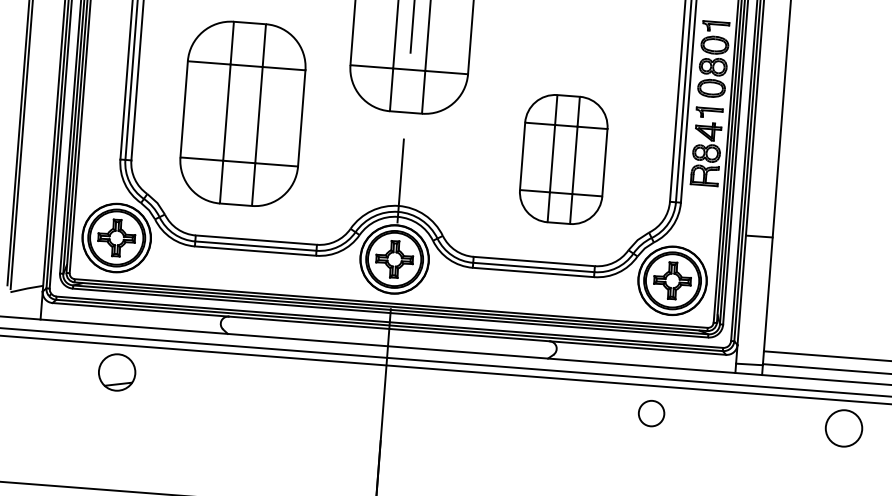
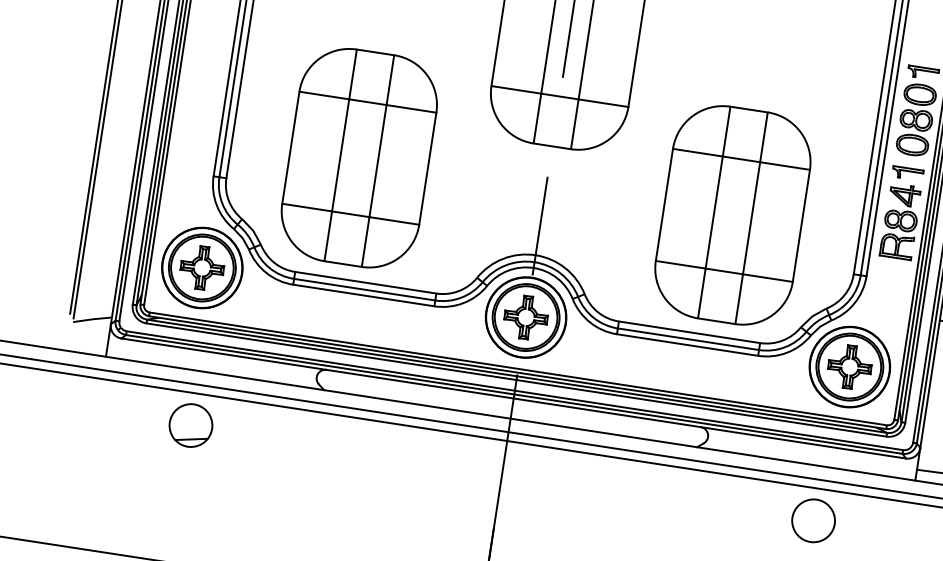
part: (242, 113) -> (358, 157), moved
part: (563, 159) -> (732, 215), size x1.43
circle: (651, 413) -> (813, 520), size x1.43

